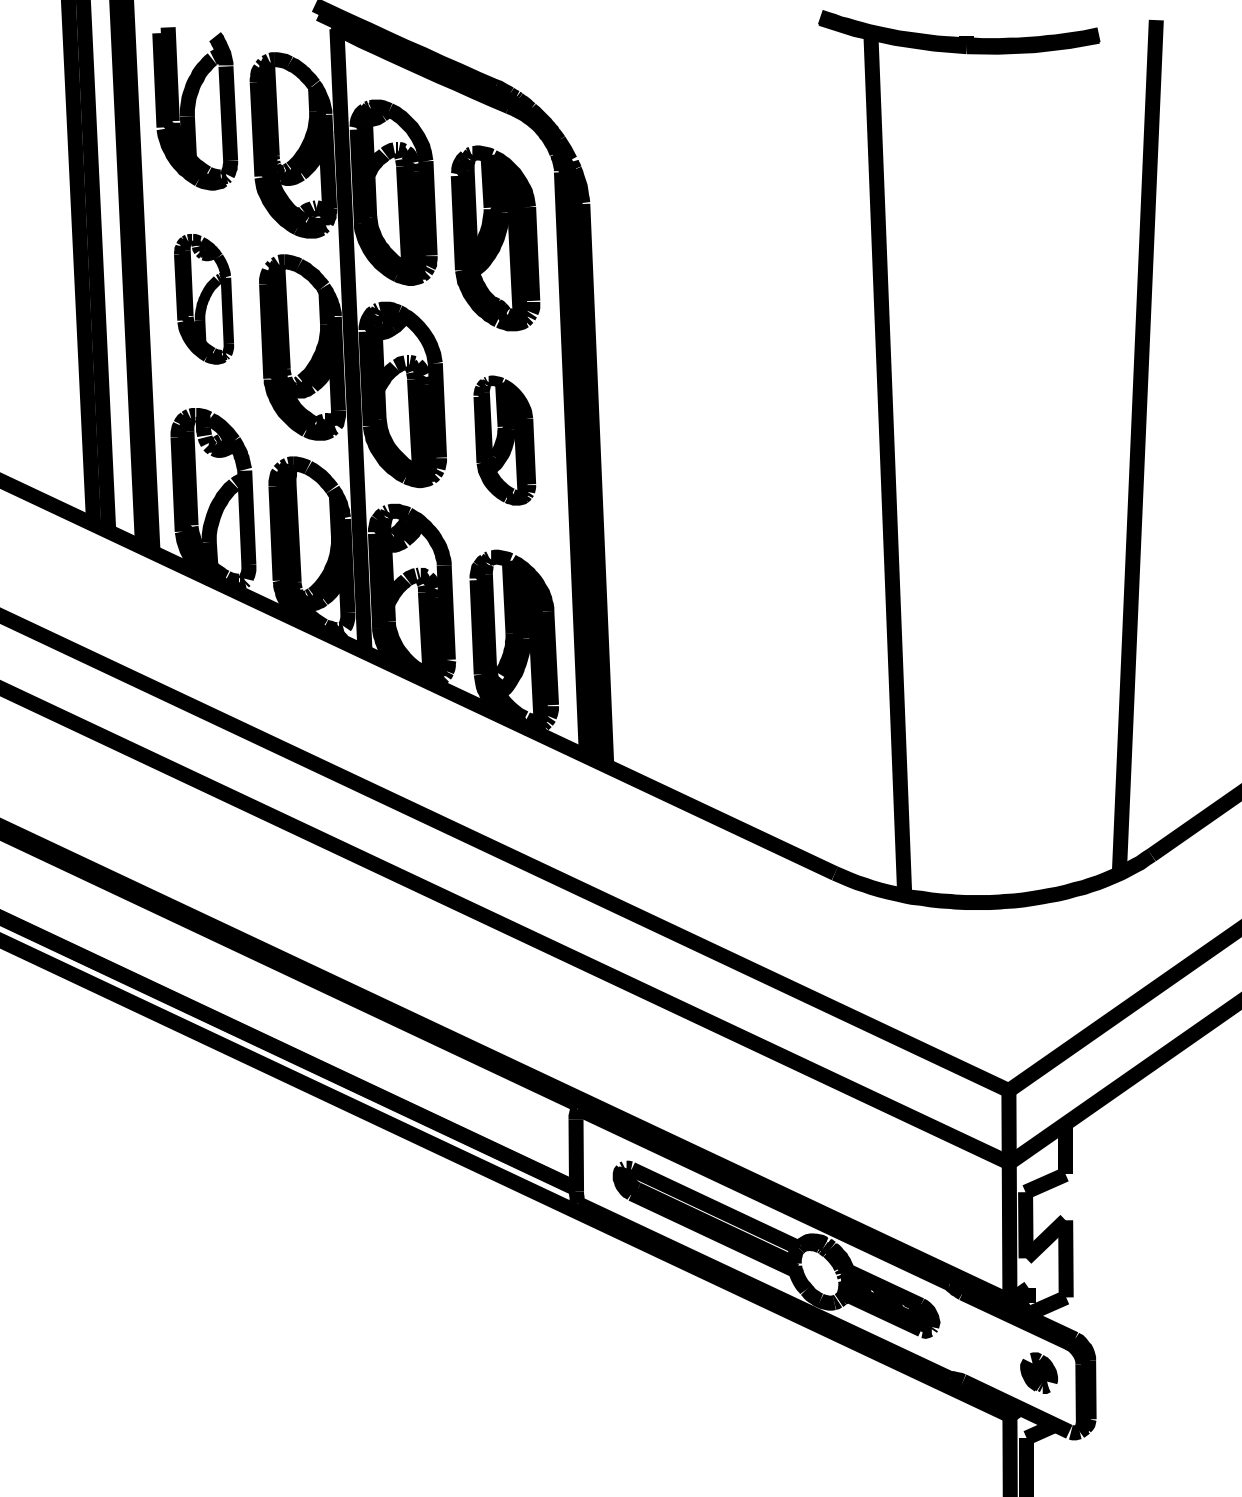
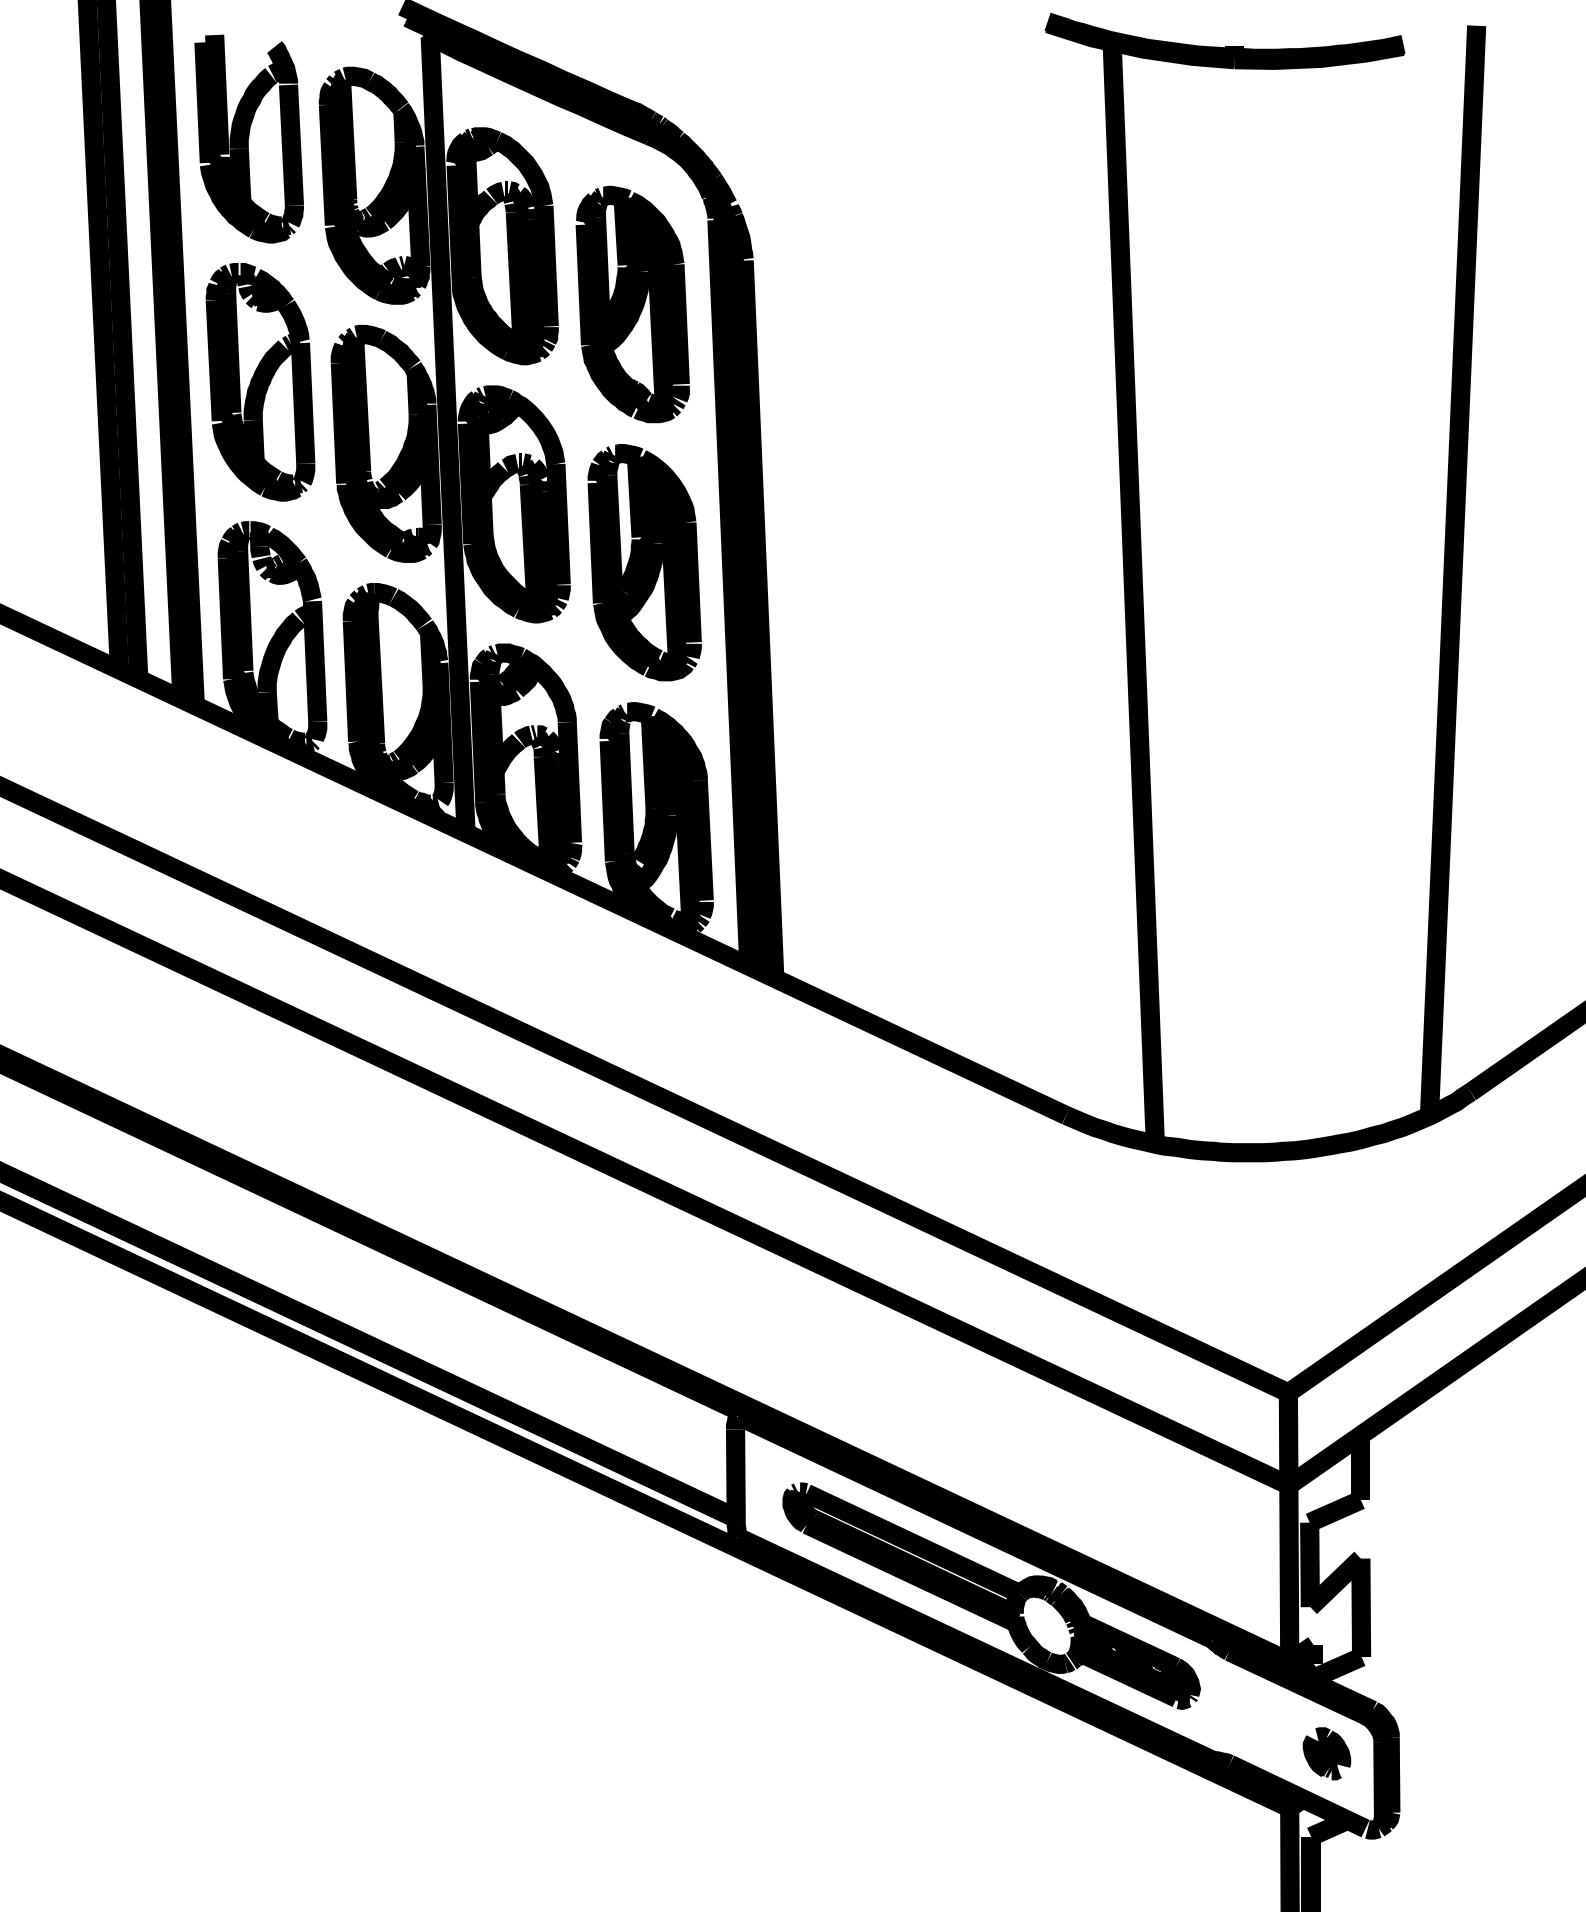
part: (204, 299) -> (260, 382), size x1.43
part: (504, 440) -> (644, 562), size x1.43

